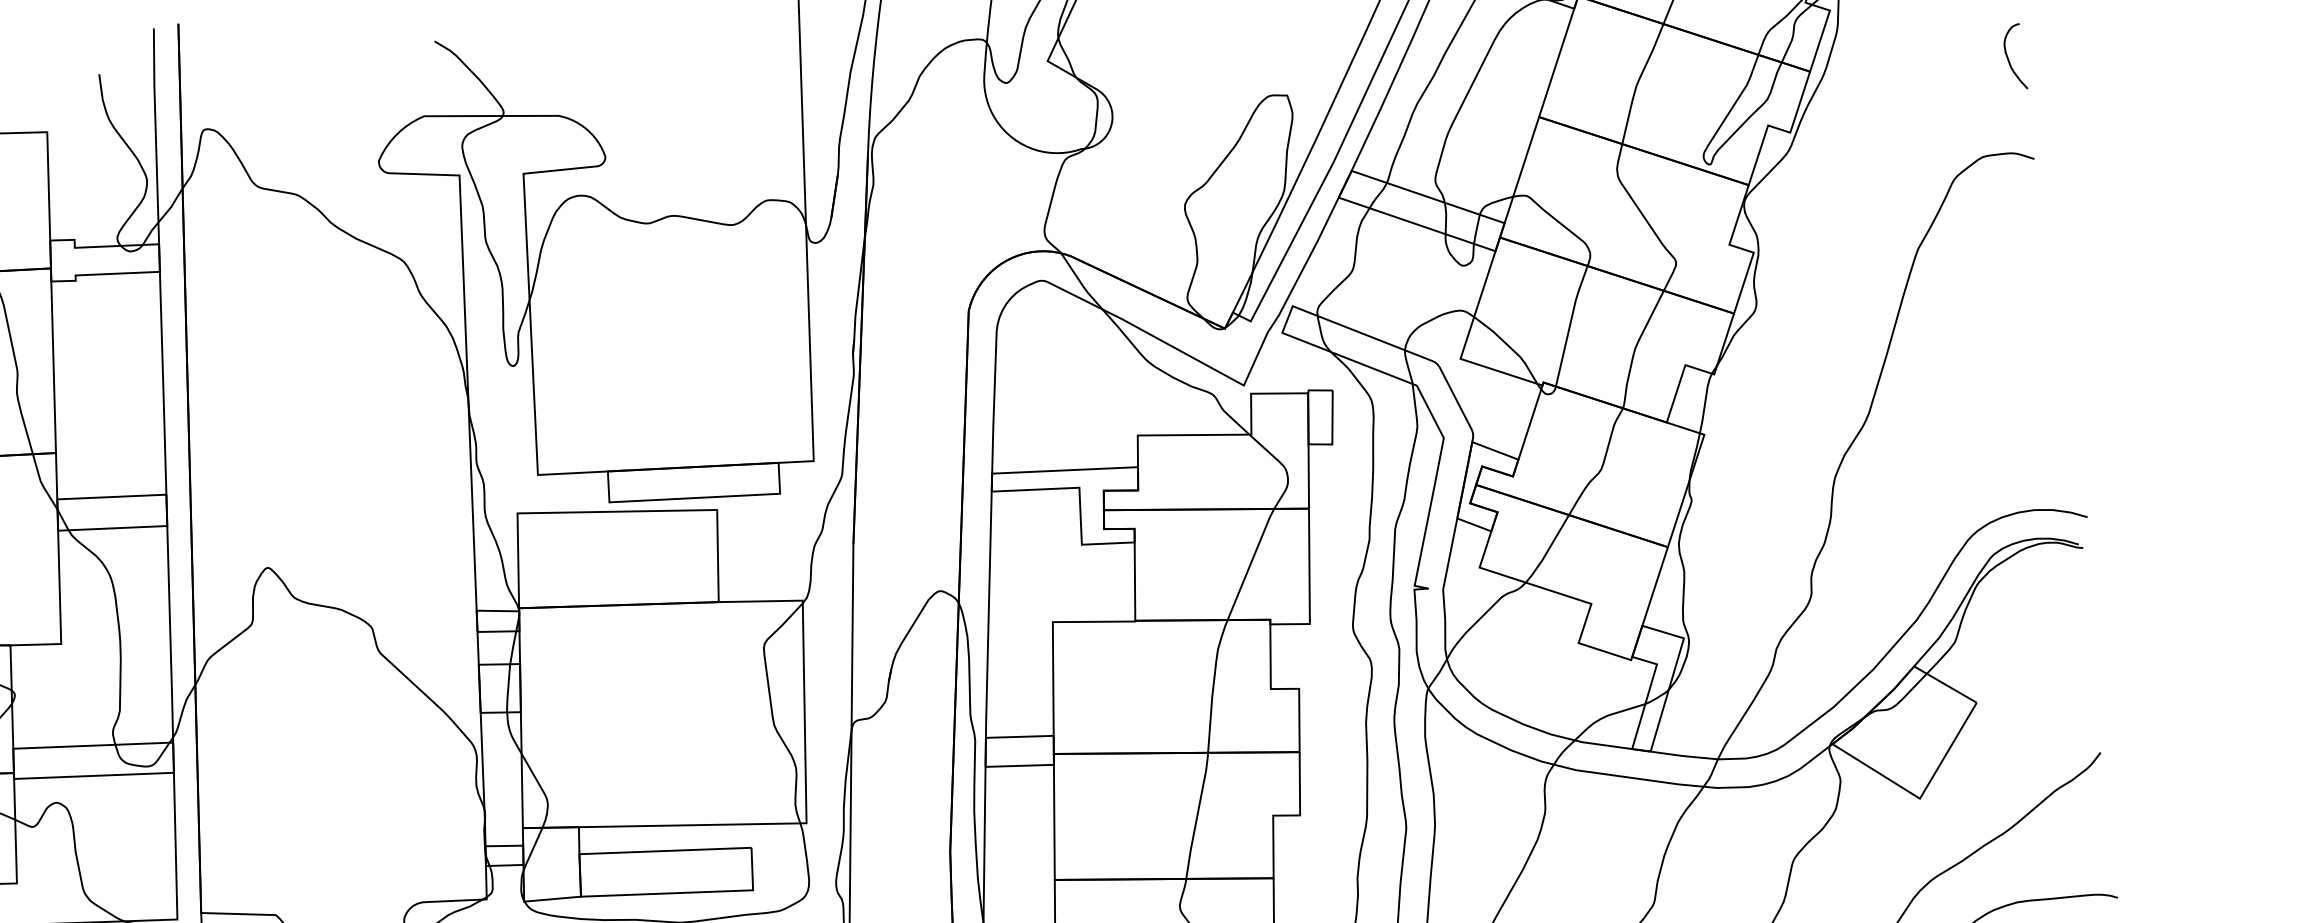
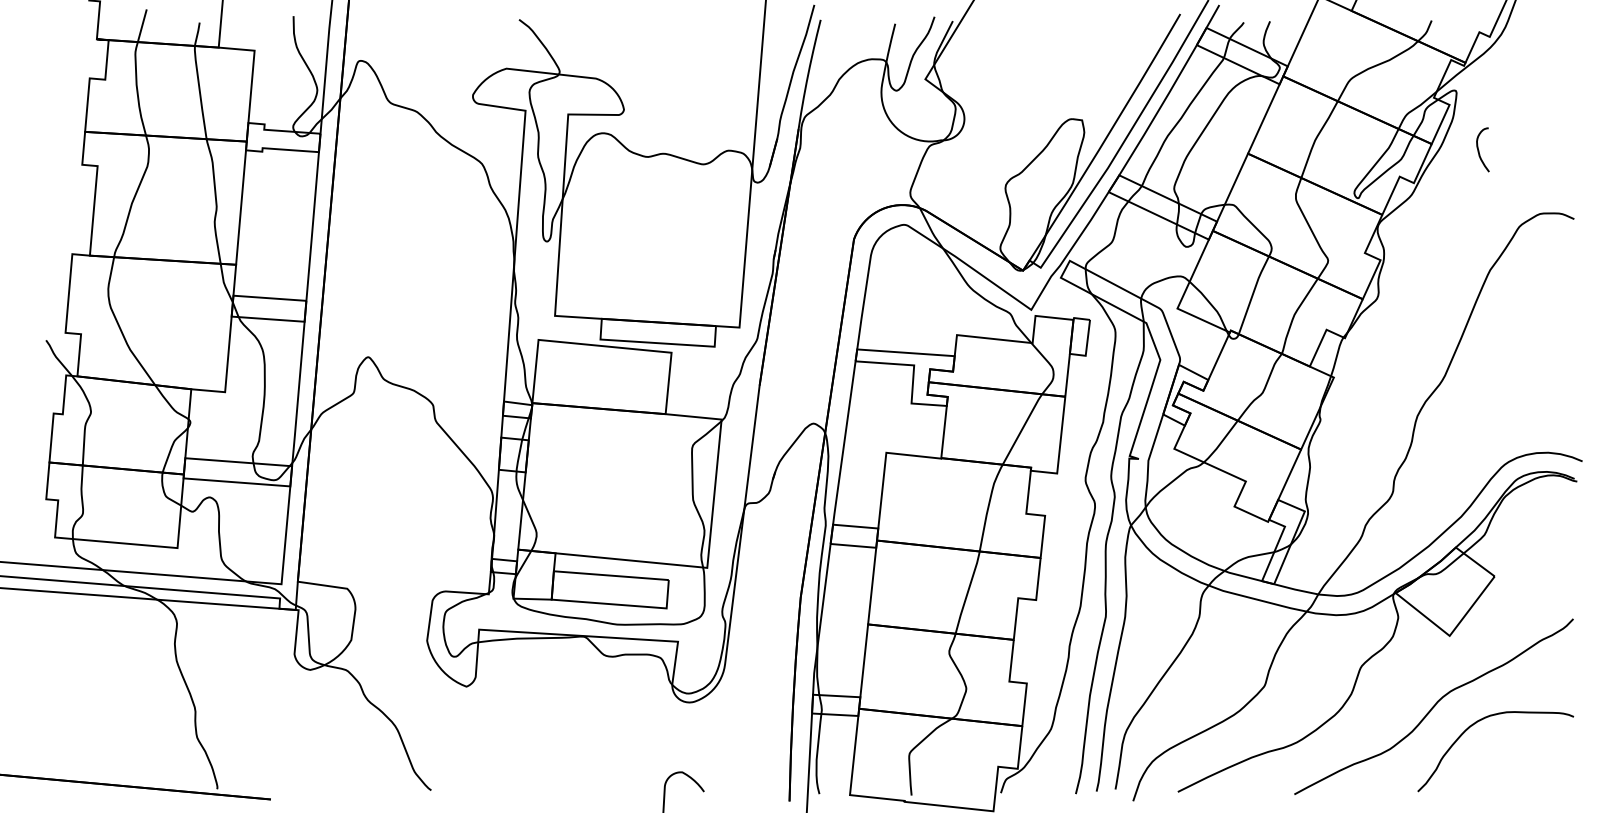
curve: (2009, 58) -> (1479, 150), moved

